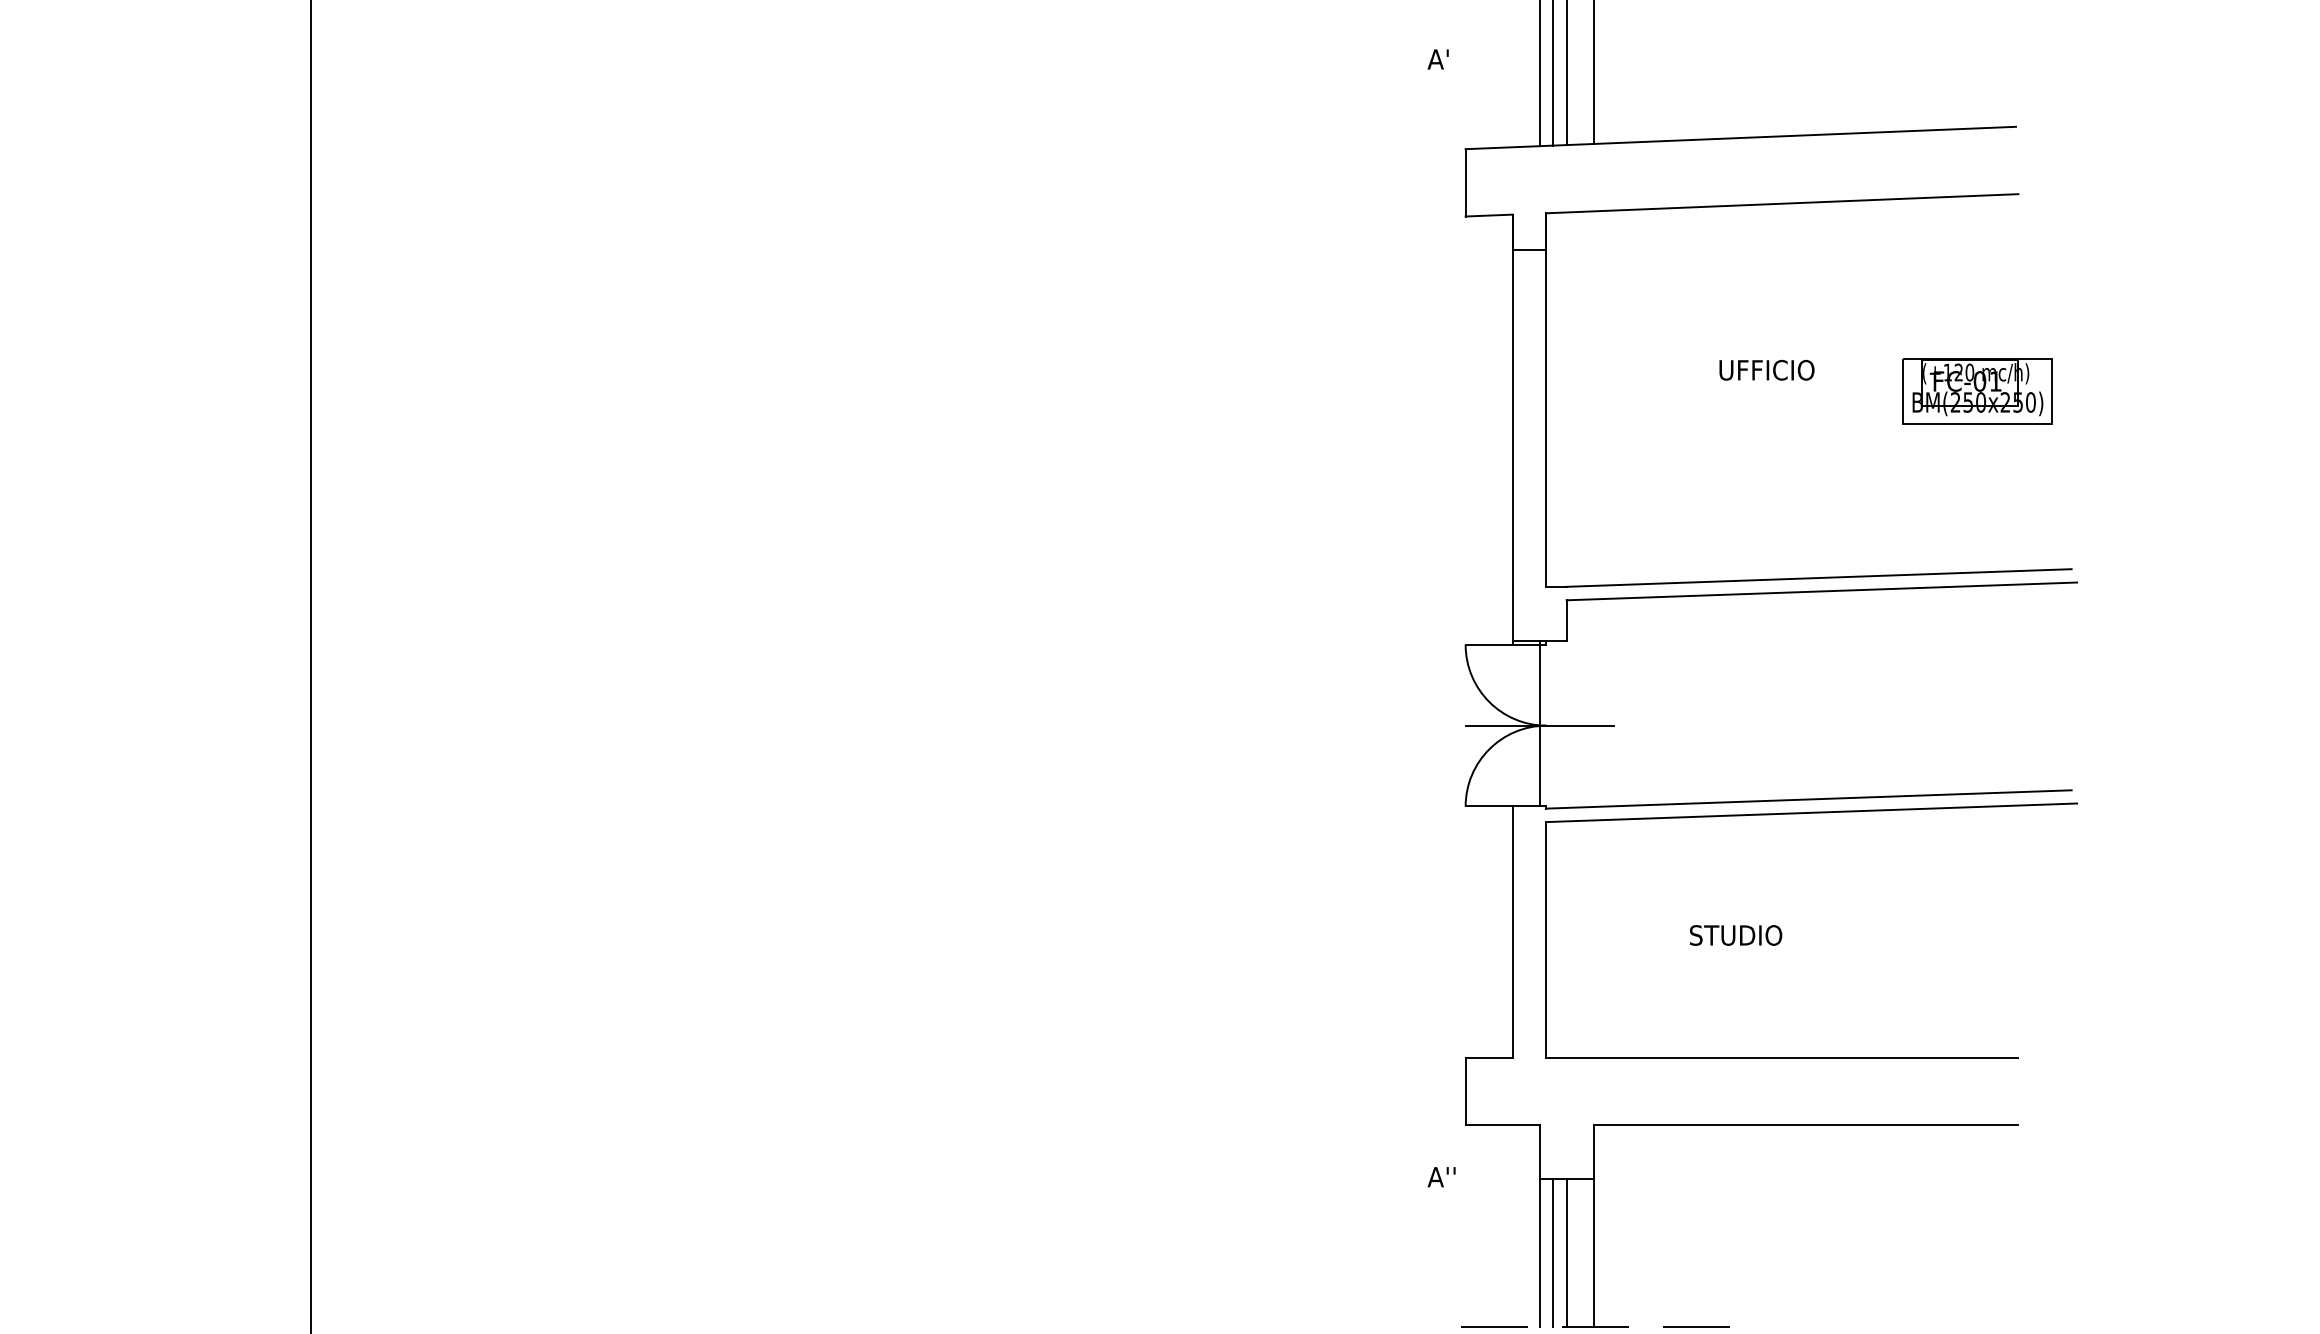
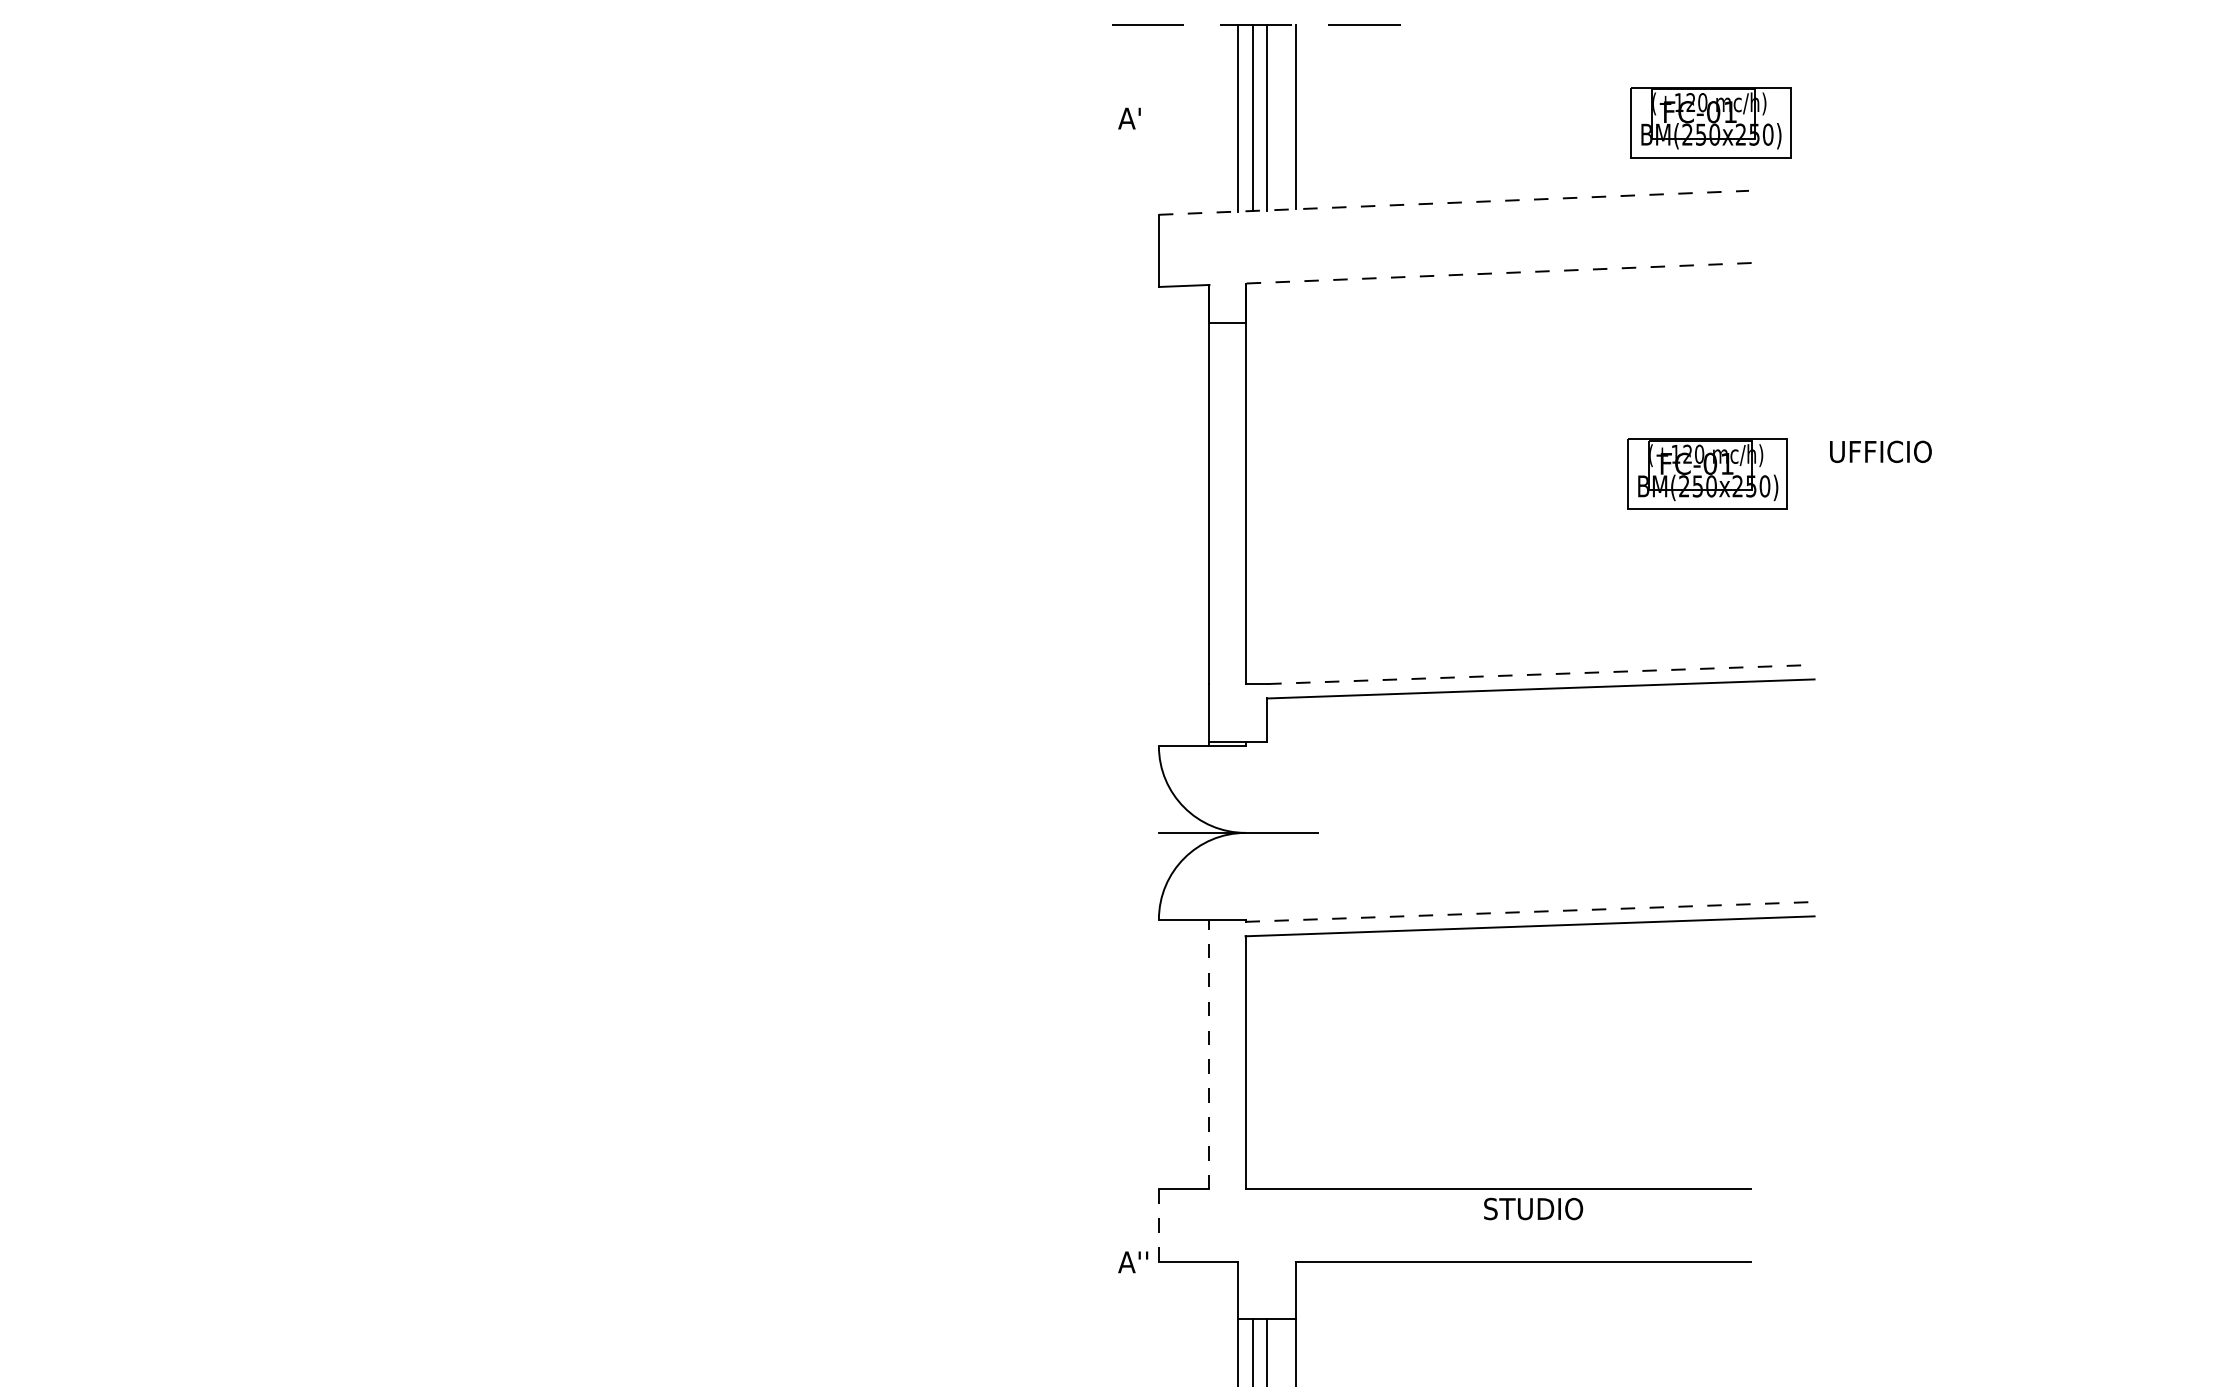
part: (1980, 63) -> (1710, 122), added
line: (1741, 137) -> (1454, 202), solid -> dashed
line: (1781, 203) -> (1497, 273), solid -> dashed
text: (1766, 369) -> (1880, 451), moved
line: (1819, 578) -> (1538, 675), solid -> dashed
line: (1539, 723) -> (1238, 830), removed
line: (1809, 799) -> (1527, 912), solid -> dashed
line: (1512, 932) -> (1209, 1054), solid -> dashed
text: (1736, 935) -> (1534, 1209), moved
line: (1465, 1091) -> (1158, 1225), solid -> dashed
text: (1441, 1177) -> (1133, 1262), moved

